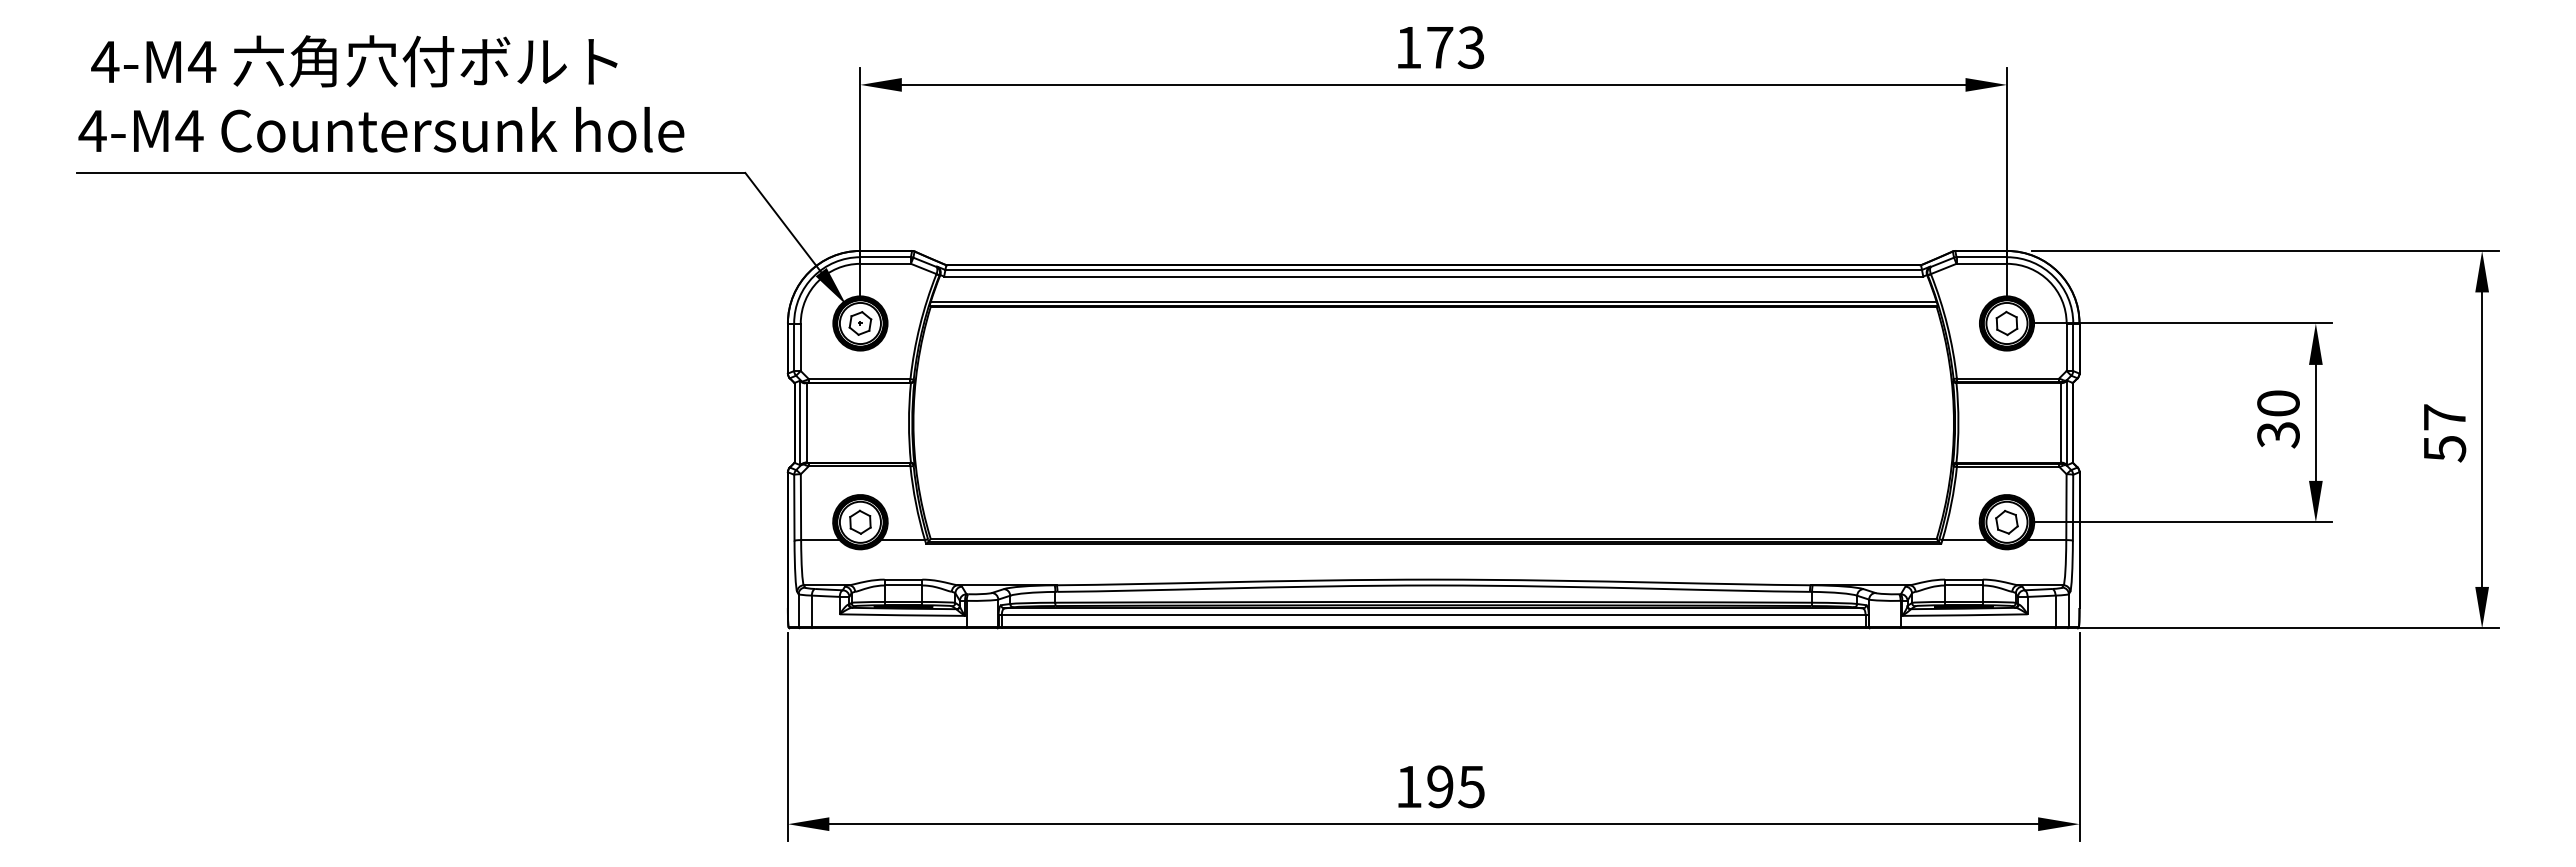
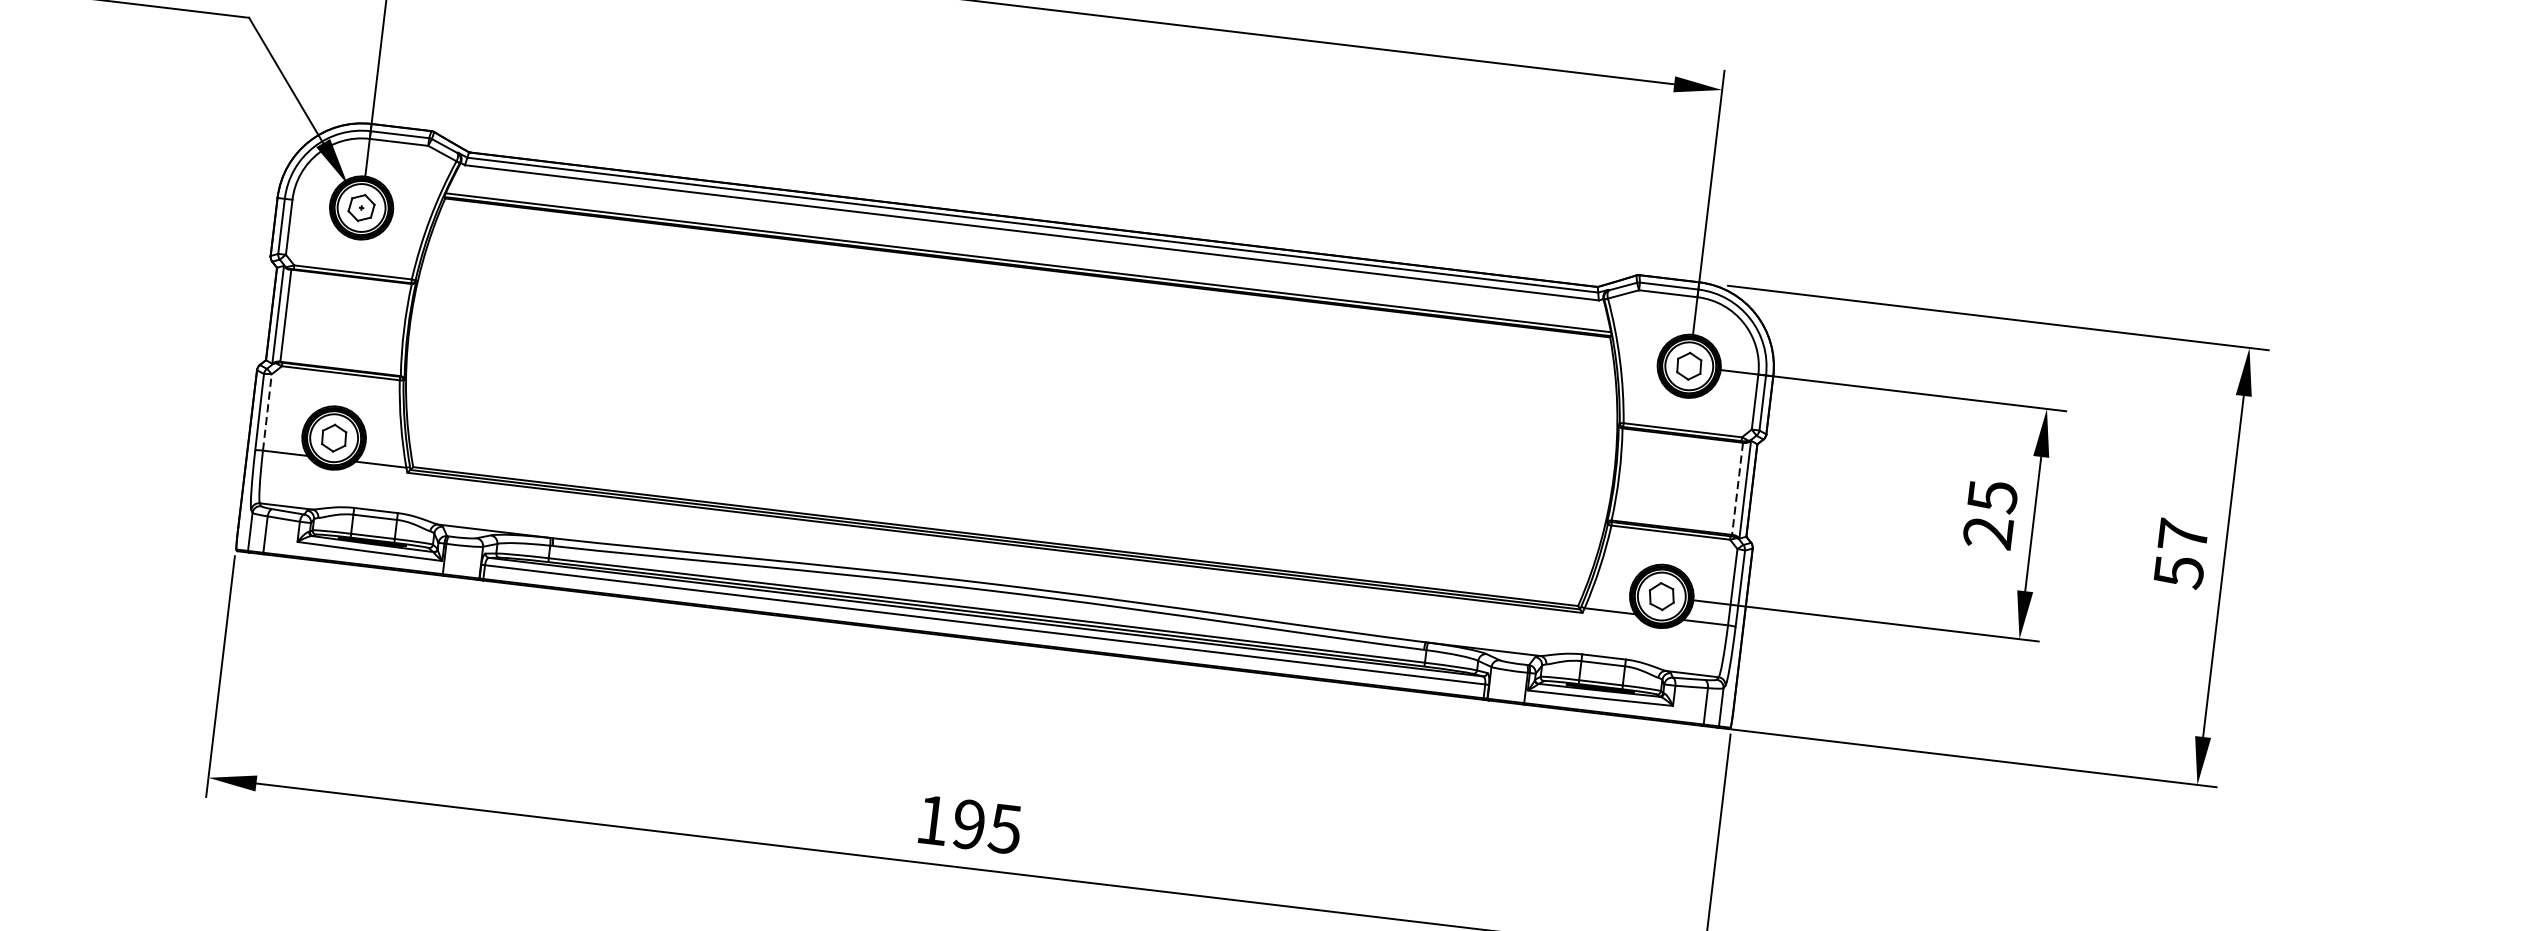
text: (2278, 419) -> (1990, 514), 30 -> 25
line: (2060, 422) -> (1737, 488), solid -> dashed
line: (800, 507) -> (266, 412), solid -> dashed

